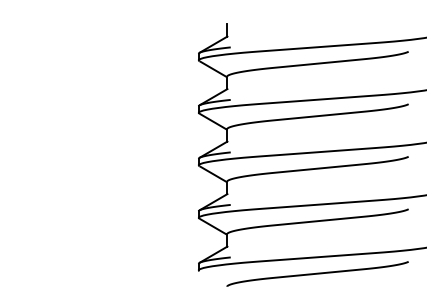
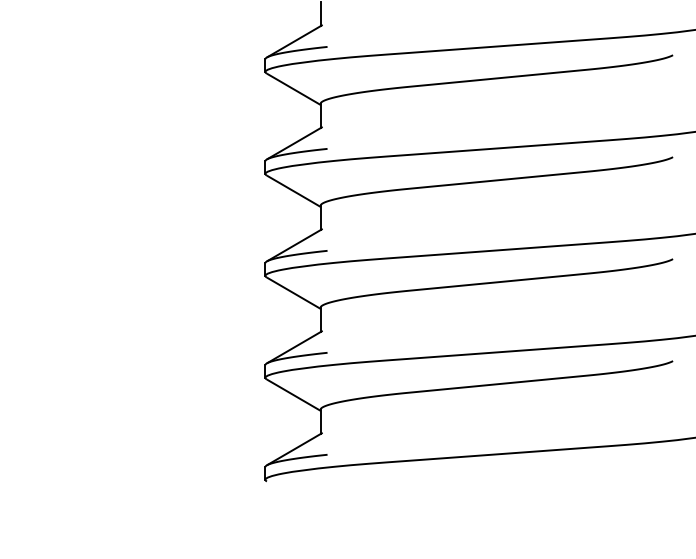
curve: (317, 273) -> (496, 485), removed

